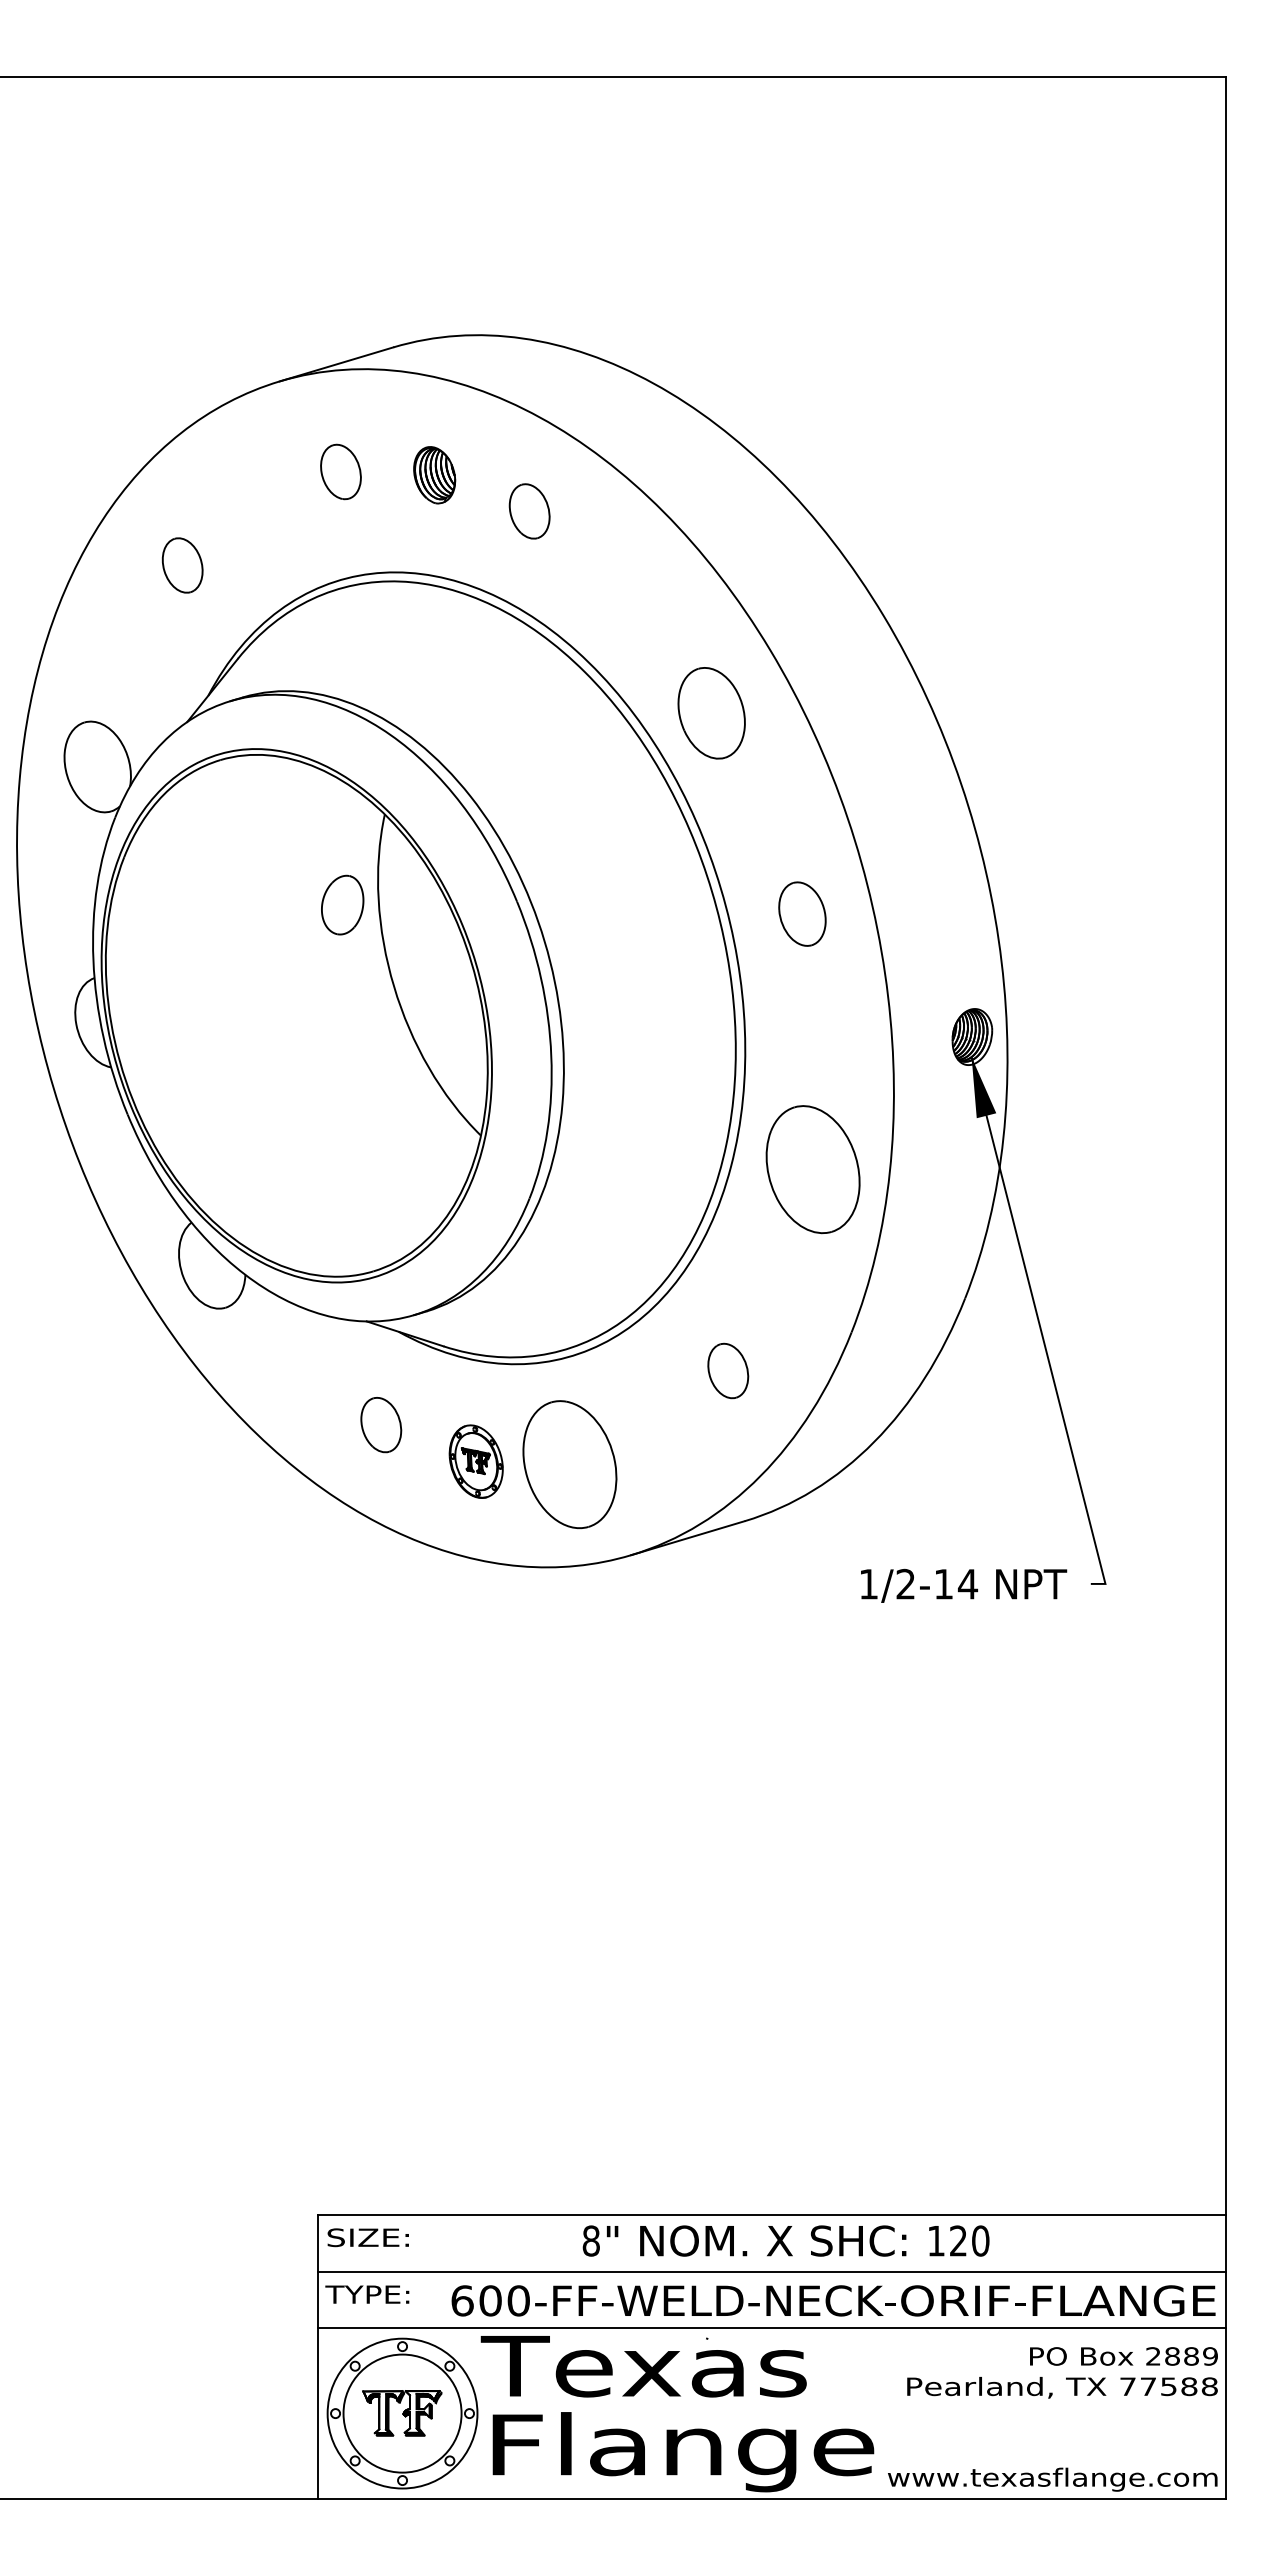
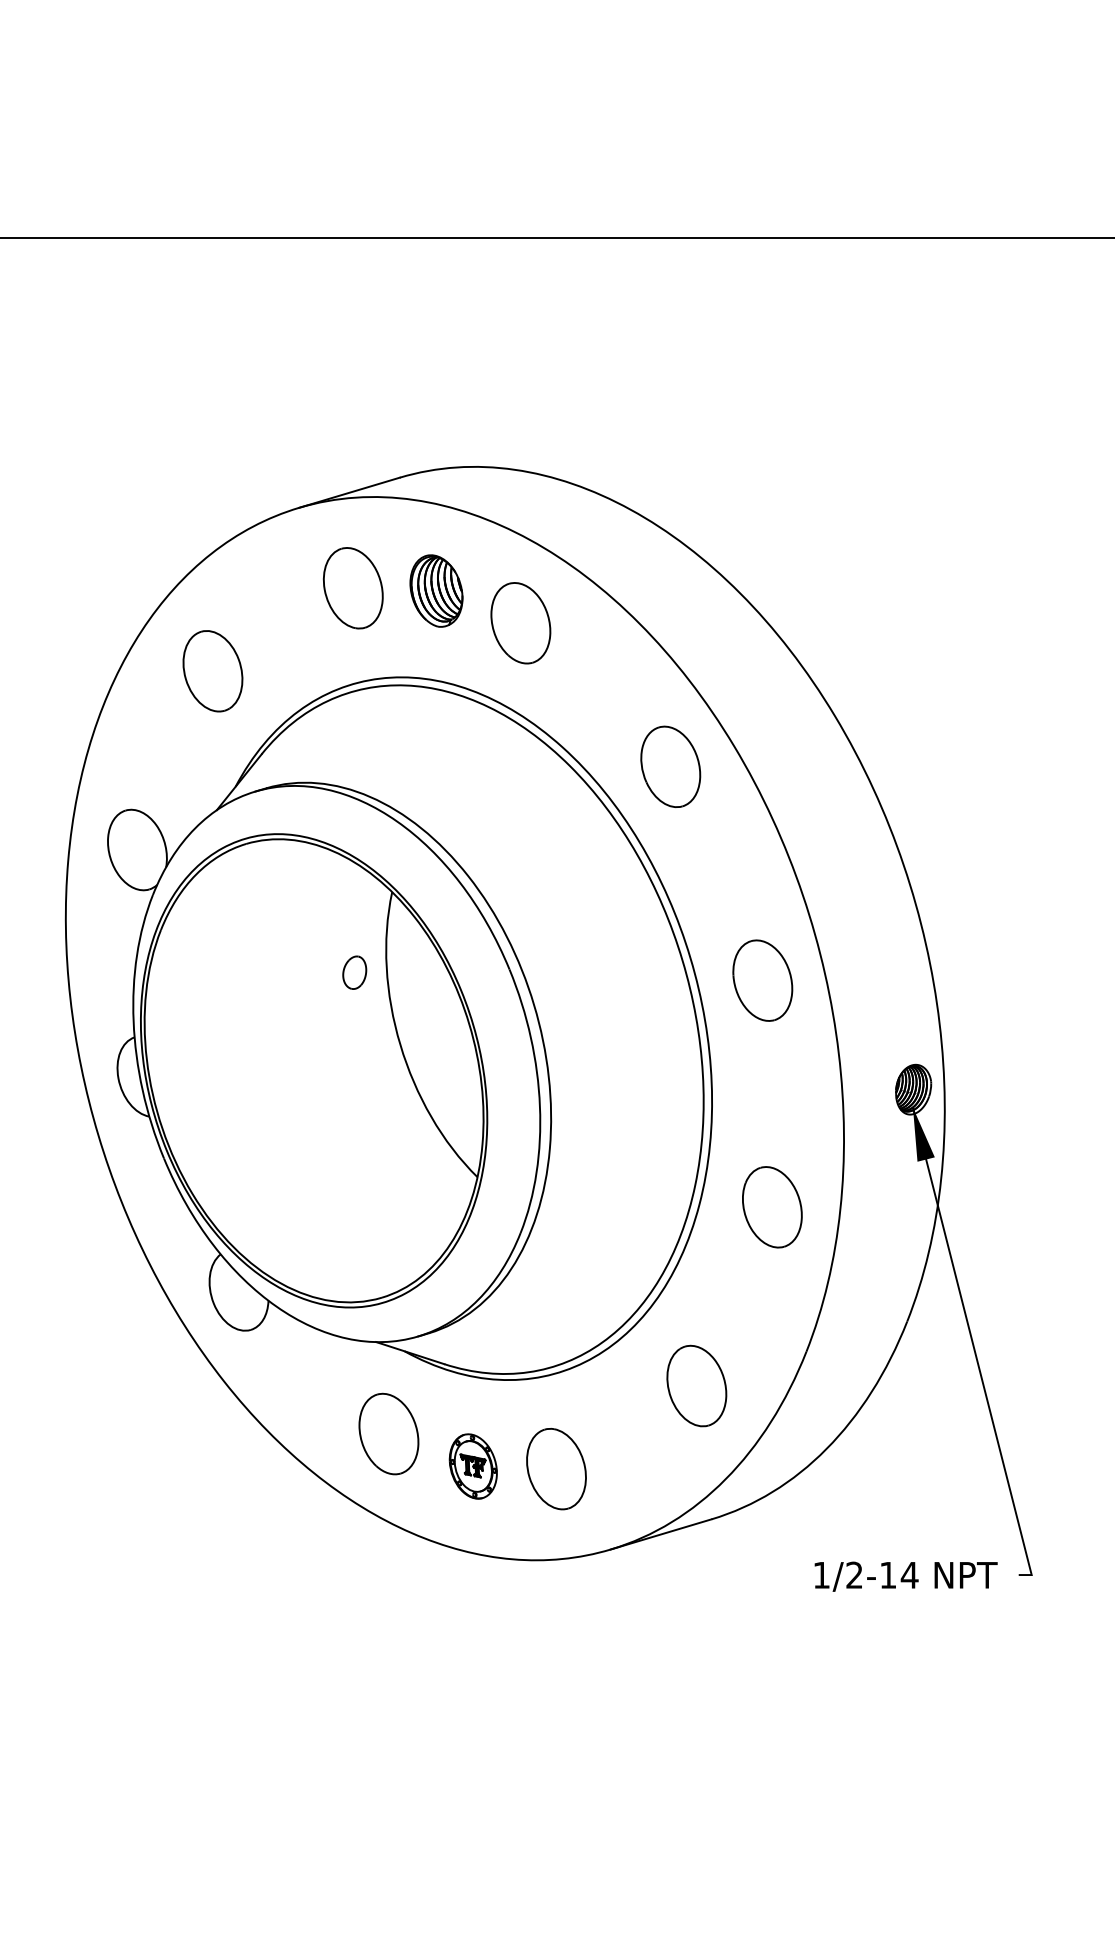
part: (340, 471) -> (352, 587), size x1.67
part: (434, 475) -> (436, 591), size x1.43
part: (529, 511) -> (520, 623), size x1.67
part: (182, 565) -> (212, 671), size x1.67
part: (711, 713) -> (670, 767), moved
part: (342, 905) -> (354, 972), size x0.62
part: (802, 913) -> (762, 980), size x1.43
part: (813, 1169) -> (772, 1207), size x0.71
part: (728, 1370) -> (697, 1385), size x1.67
part: (381, 1424) -> (389, 1433), size x1.67
part: (569, 1464) -> (556, 1469), size x0.71

